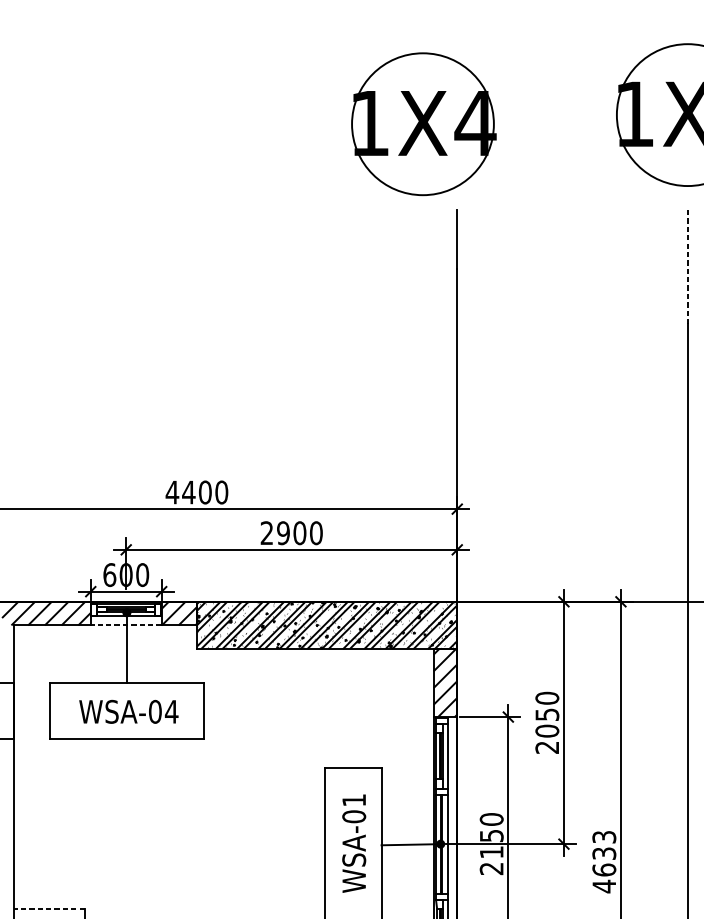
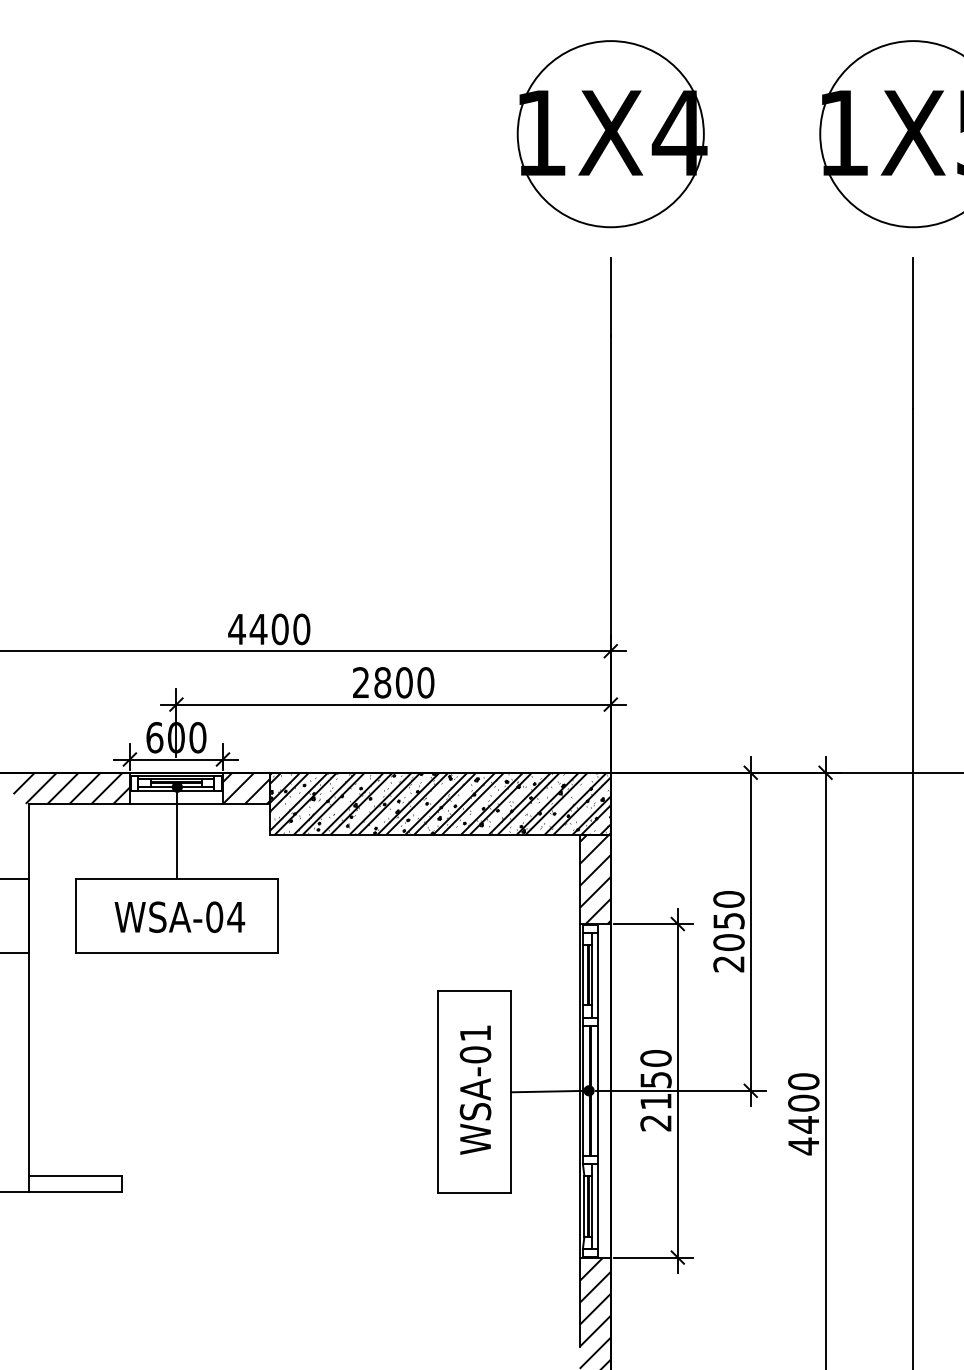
part: (423, 124) -> (611, 134), moved
line: (687, 266) -> (913, 332), dashed -> solid
text: (283, 532) -> (382, 682), 2900 -> 2800
line: (126, 625) -> (176, 803), dashed -> solid
text: (604, 853) -> (803, 1103), 4633 -> 4400
line: (49, 909) -> (75, 1176), dashed -> solid

